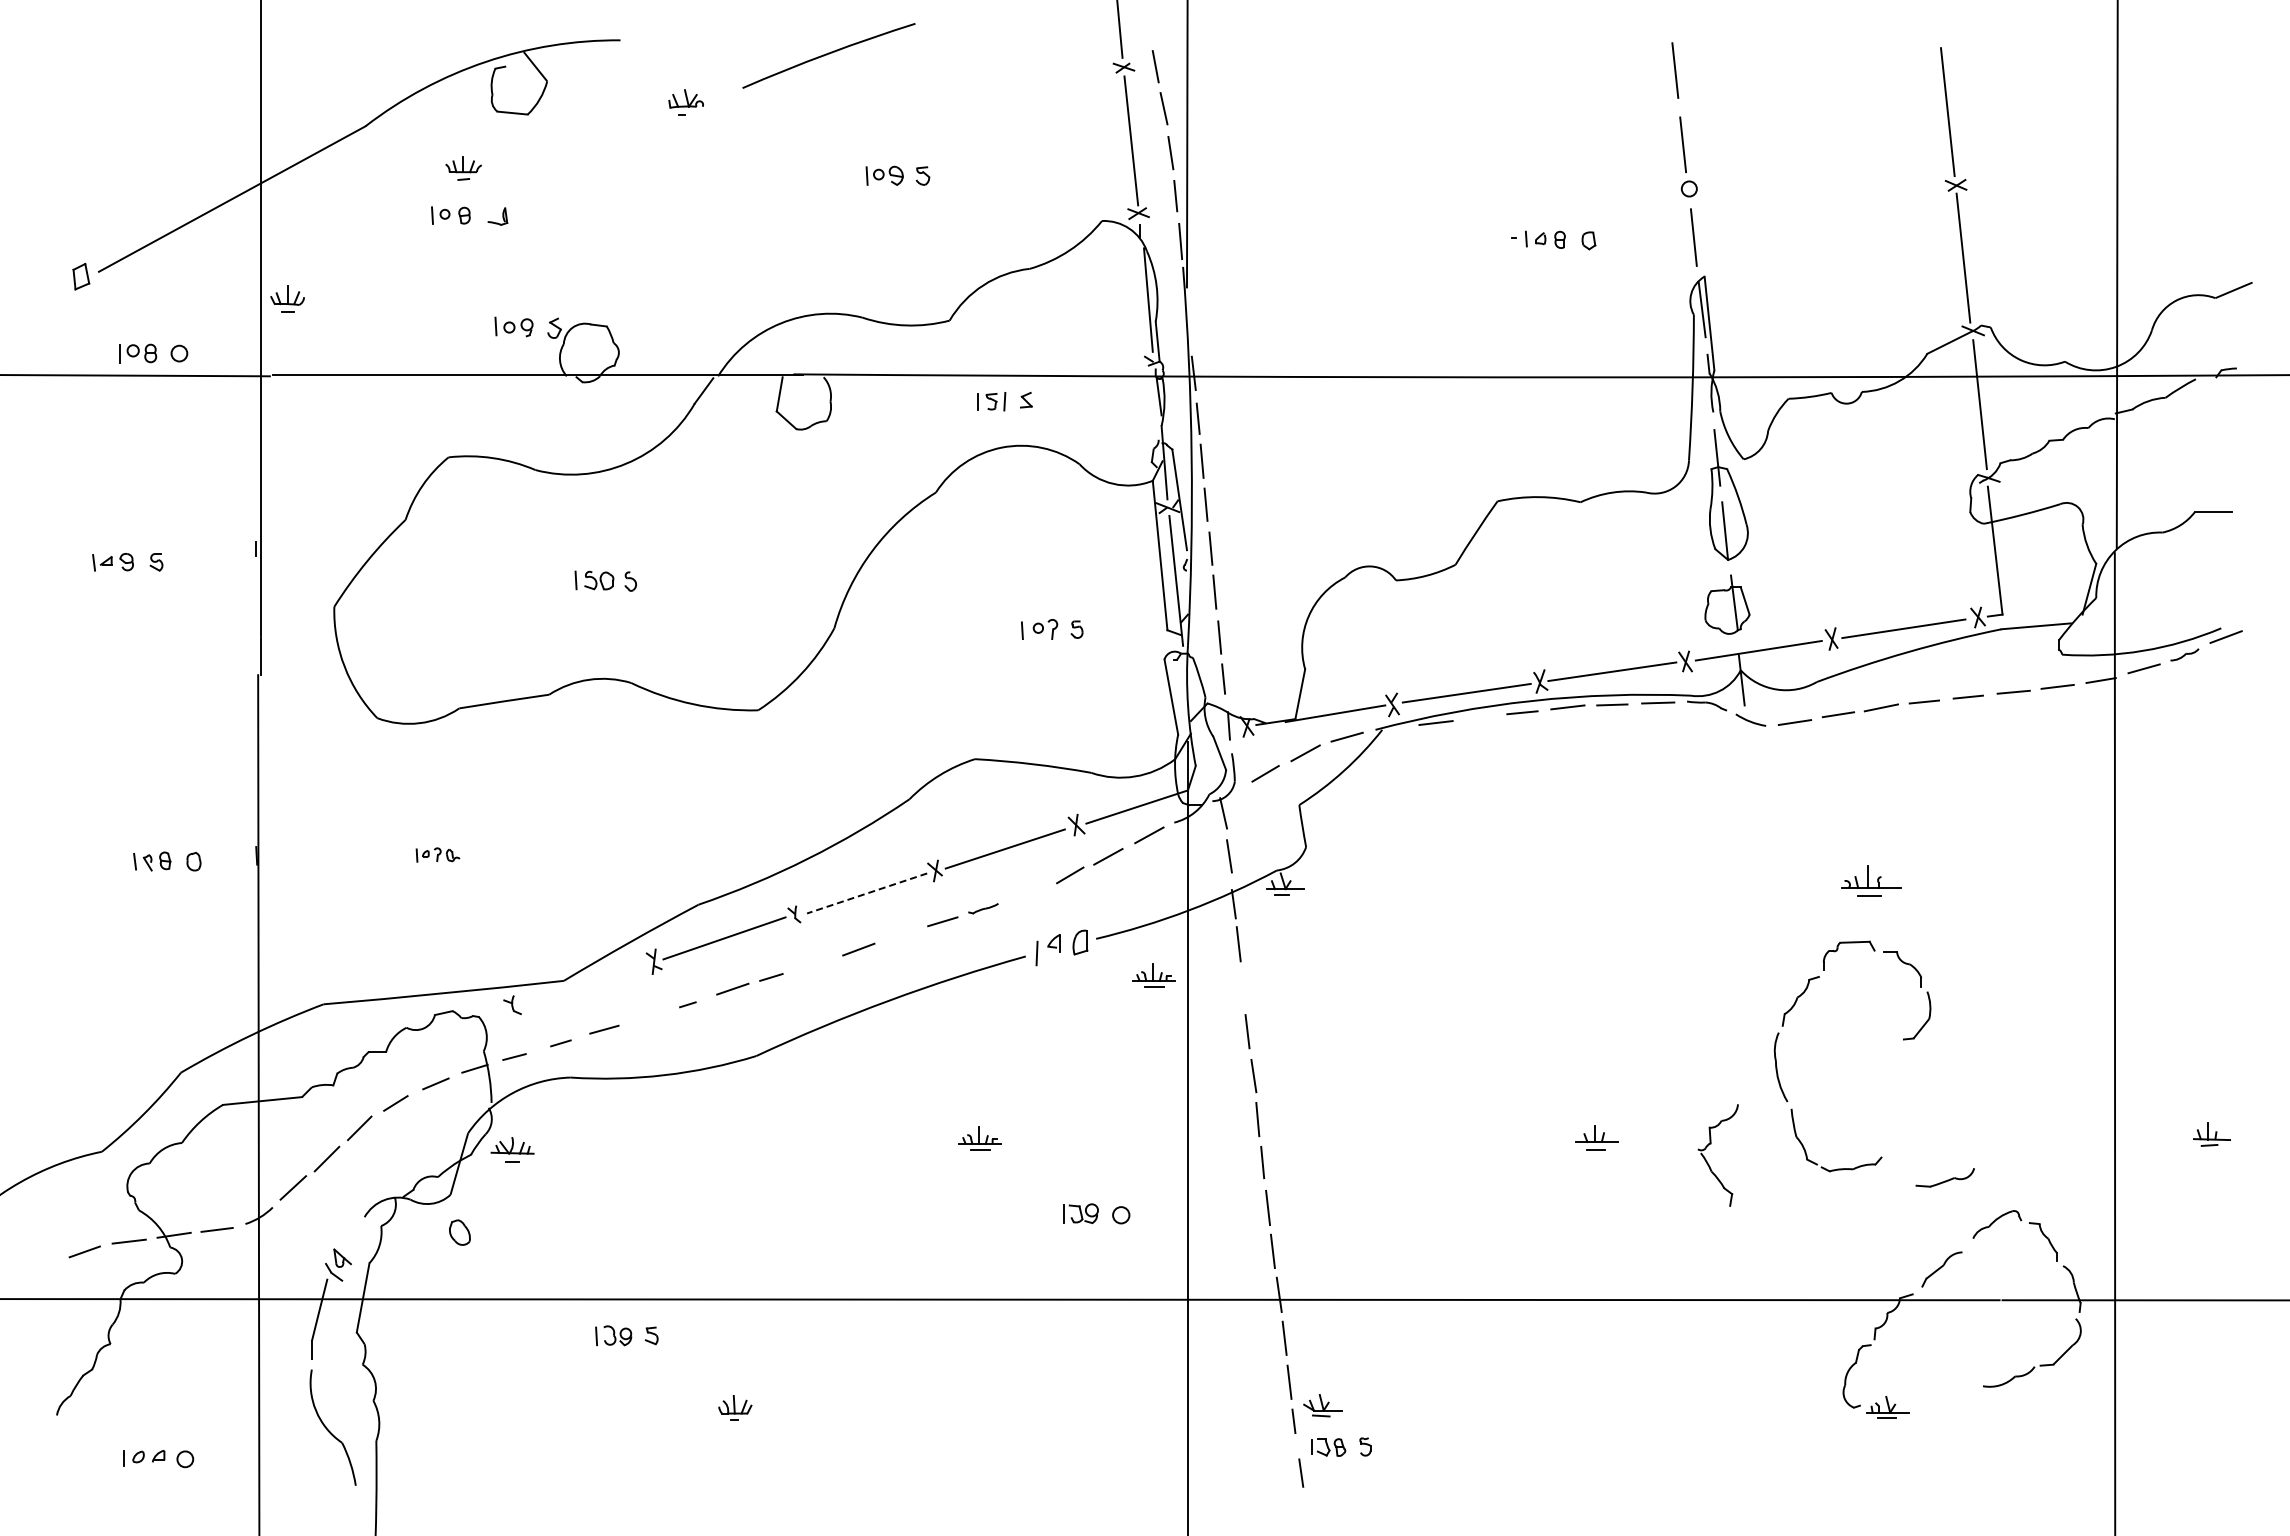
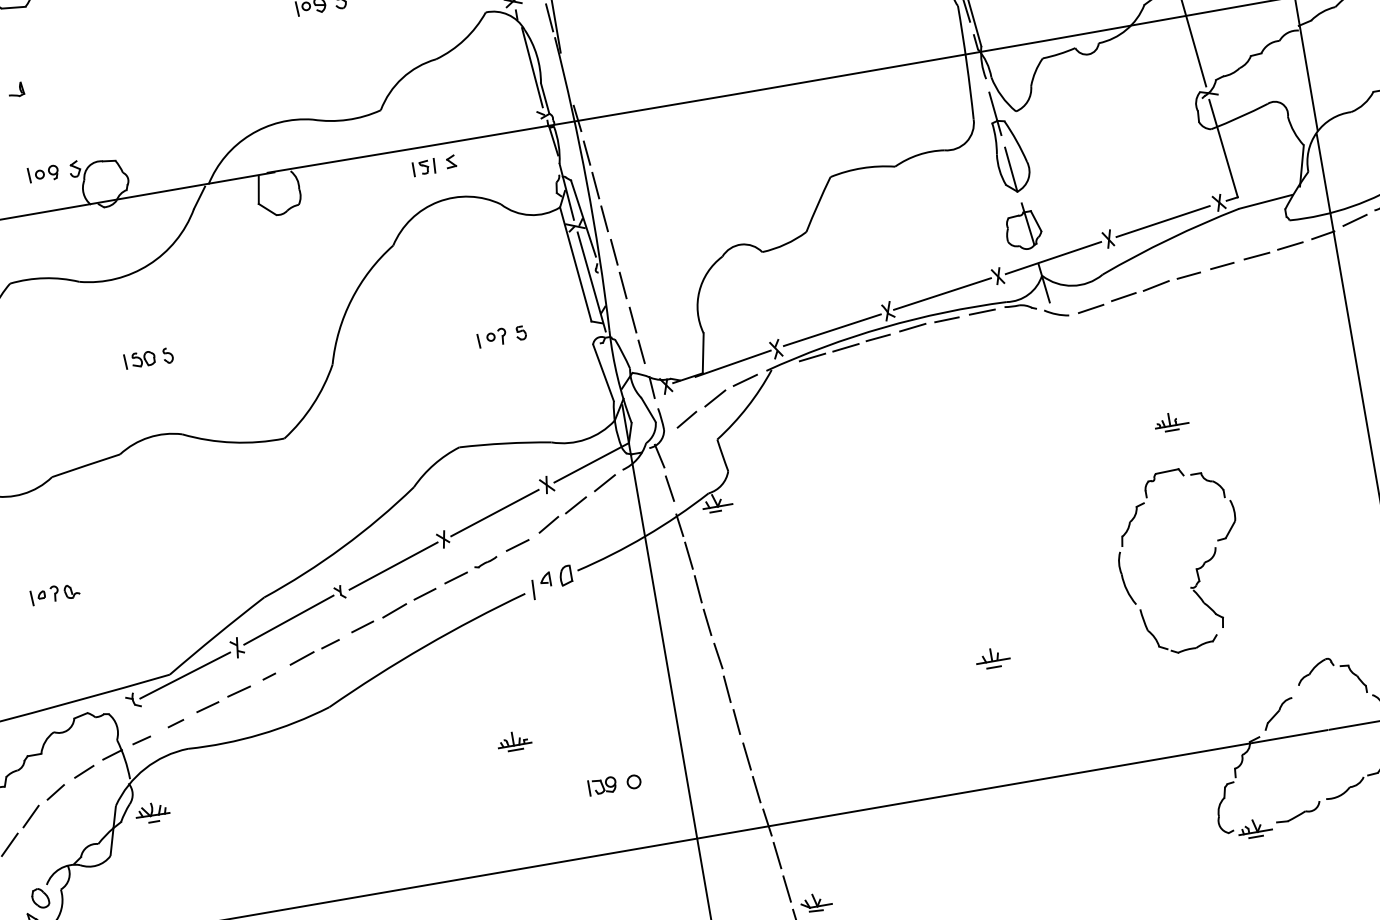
line: (1479, 718) -> (845, 348), added
part: (437, 854) -> (54, 593), size x1.43
part: (1870, 881) -> (1171, 422), size x0.71
line: (866, 893) -> (393, 566), dashed -> solid
line: (1026, 894) -> (517, 545), added
line: (900, 935) -> (425, 594), added
line: (815, 962) -> (362, 626), added
part: (1153, 975) -> (626, 591), removed
line: (582, 985) -> (184, 675), added
line: (1242, 988) -> (697, 589), added
line: (646, 1016) -> (238, 691), added
part: (1707, 1161) -> (1199, 595), moved
part: (1944, 1177) -> (1297, 812), moved
part: (459, 1232) -> (40, 898), moved

